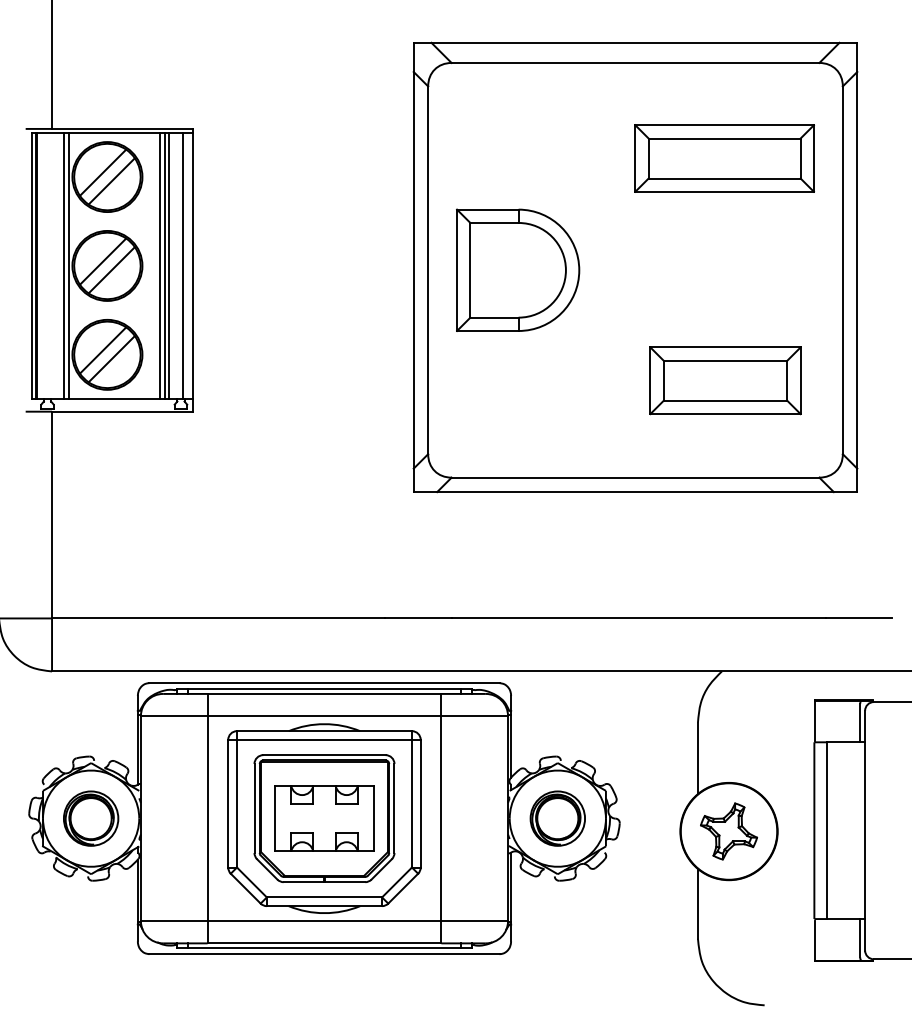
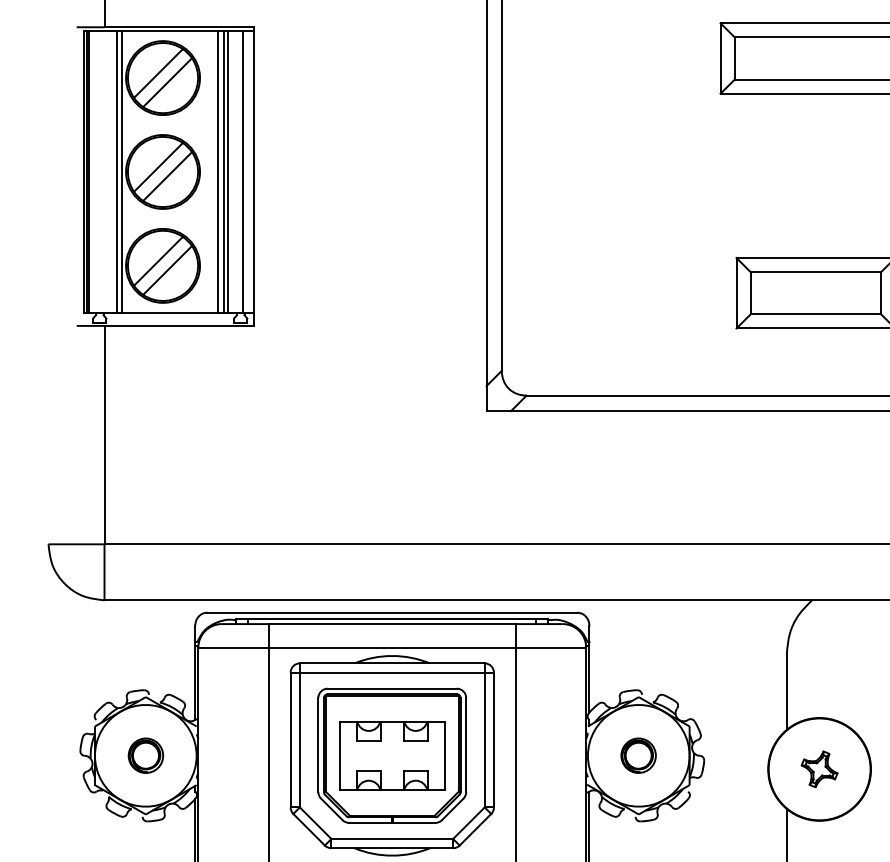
part: (518, 269) -> (597, 175), removed
part: (91, 818) -> (146, 755), size x0.6
part: (557, 818) -> (638, 755), size x0.6
part: (728, 831) -> (819, 769), size x0.6

